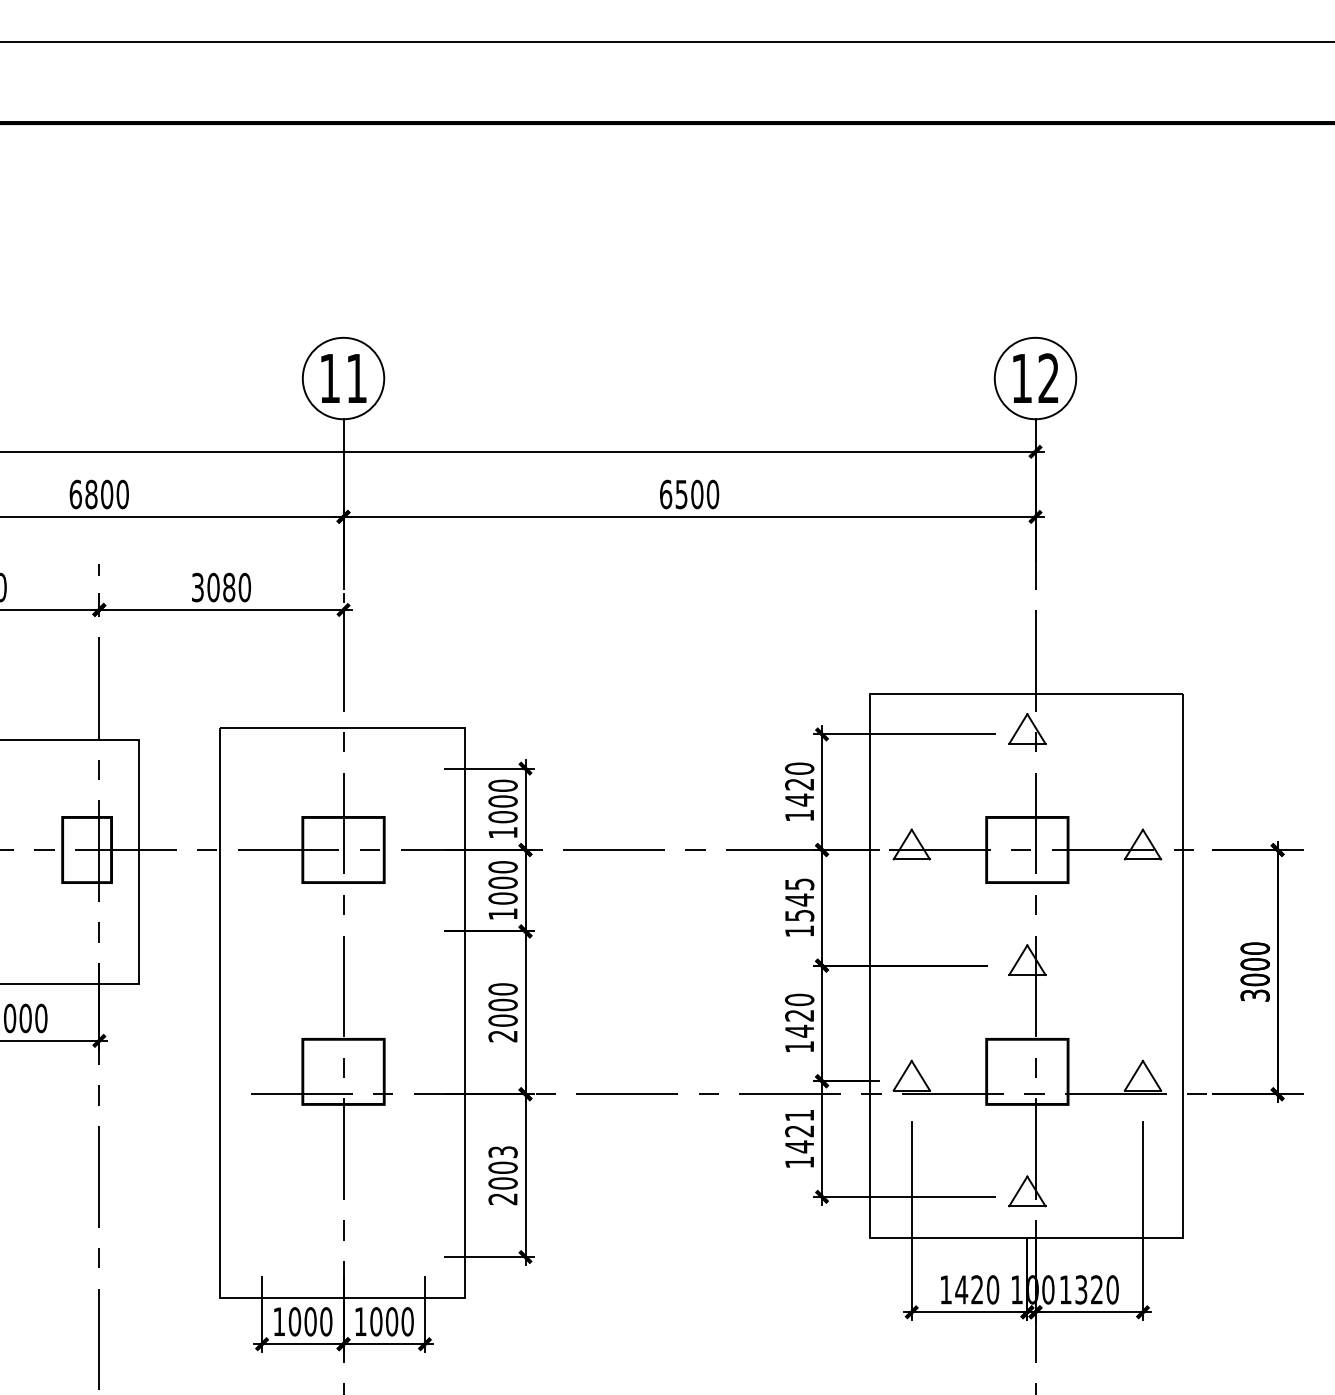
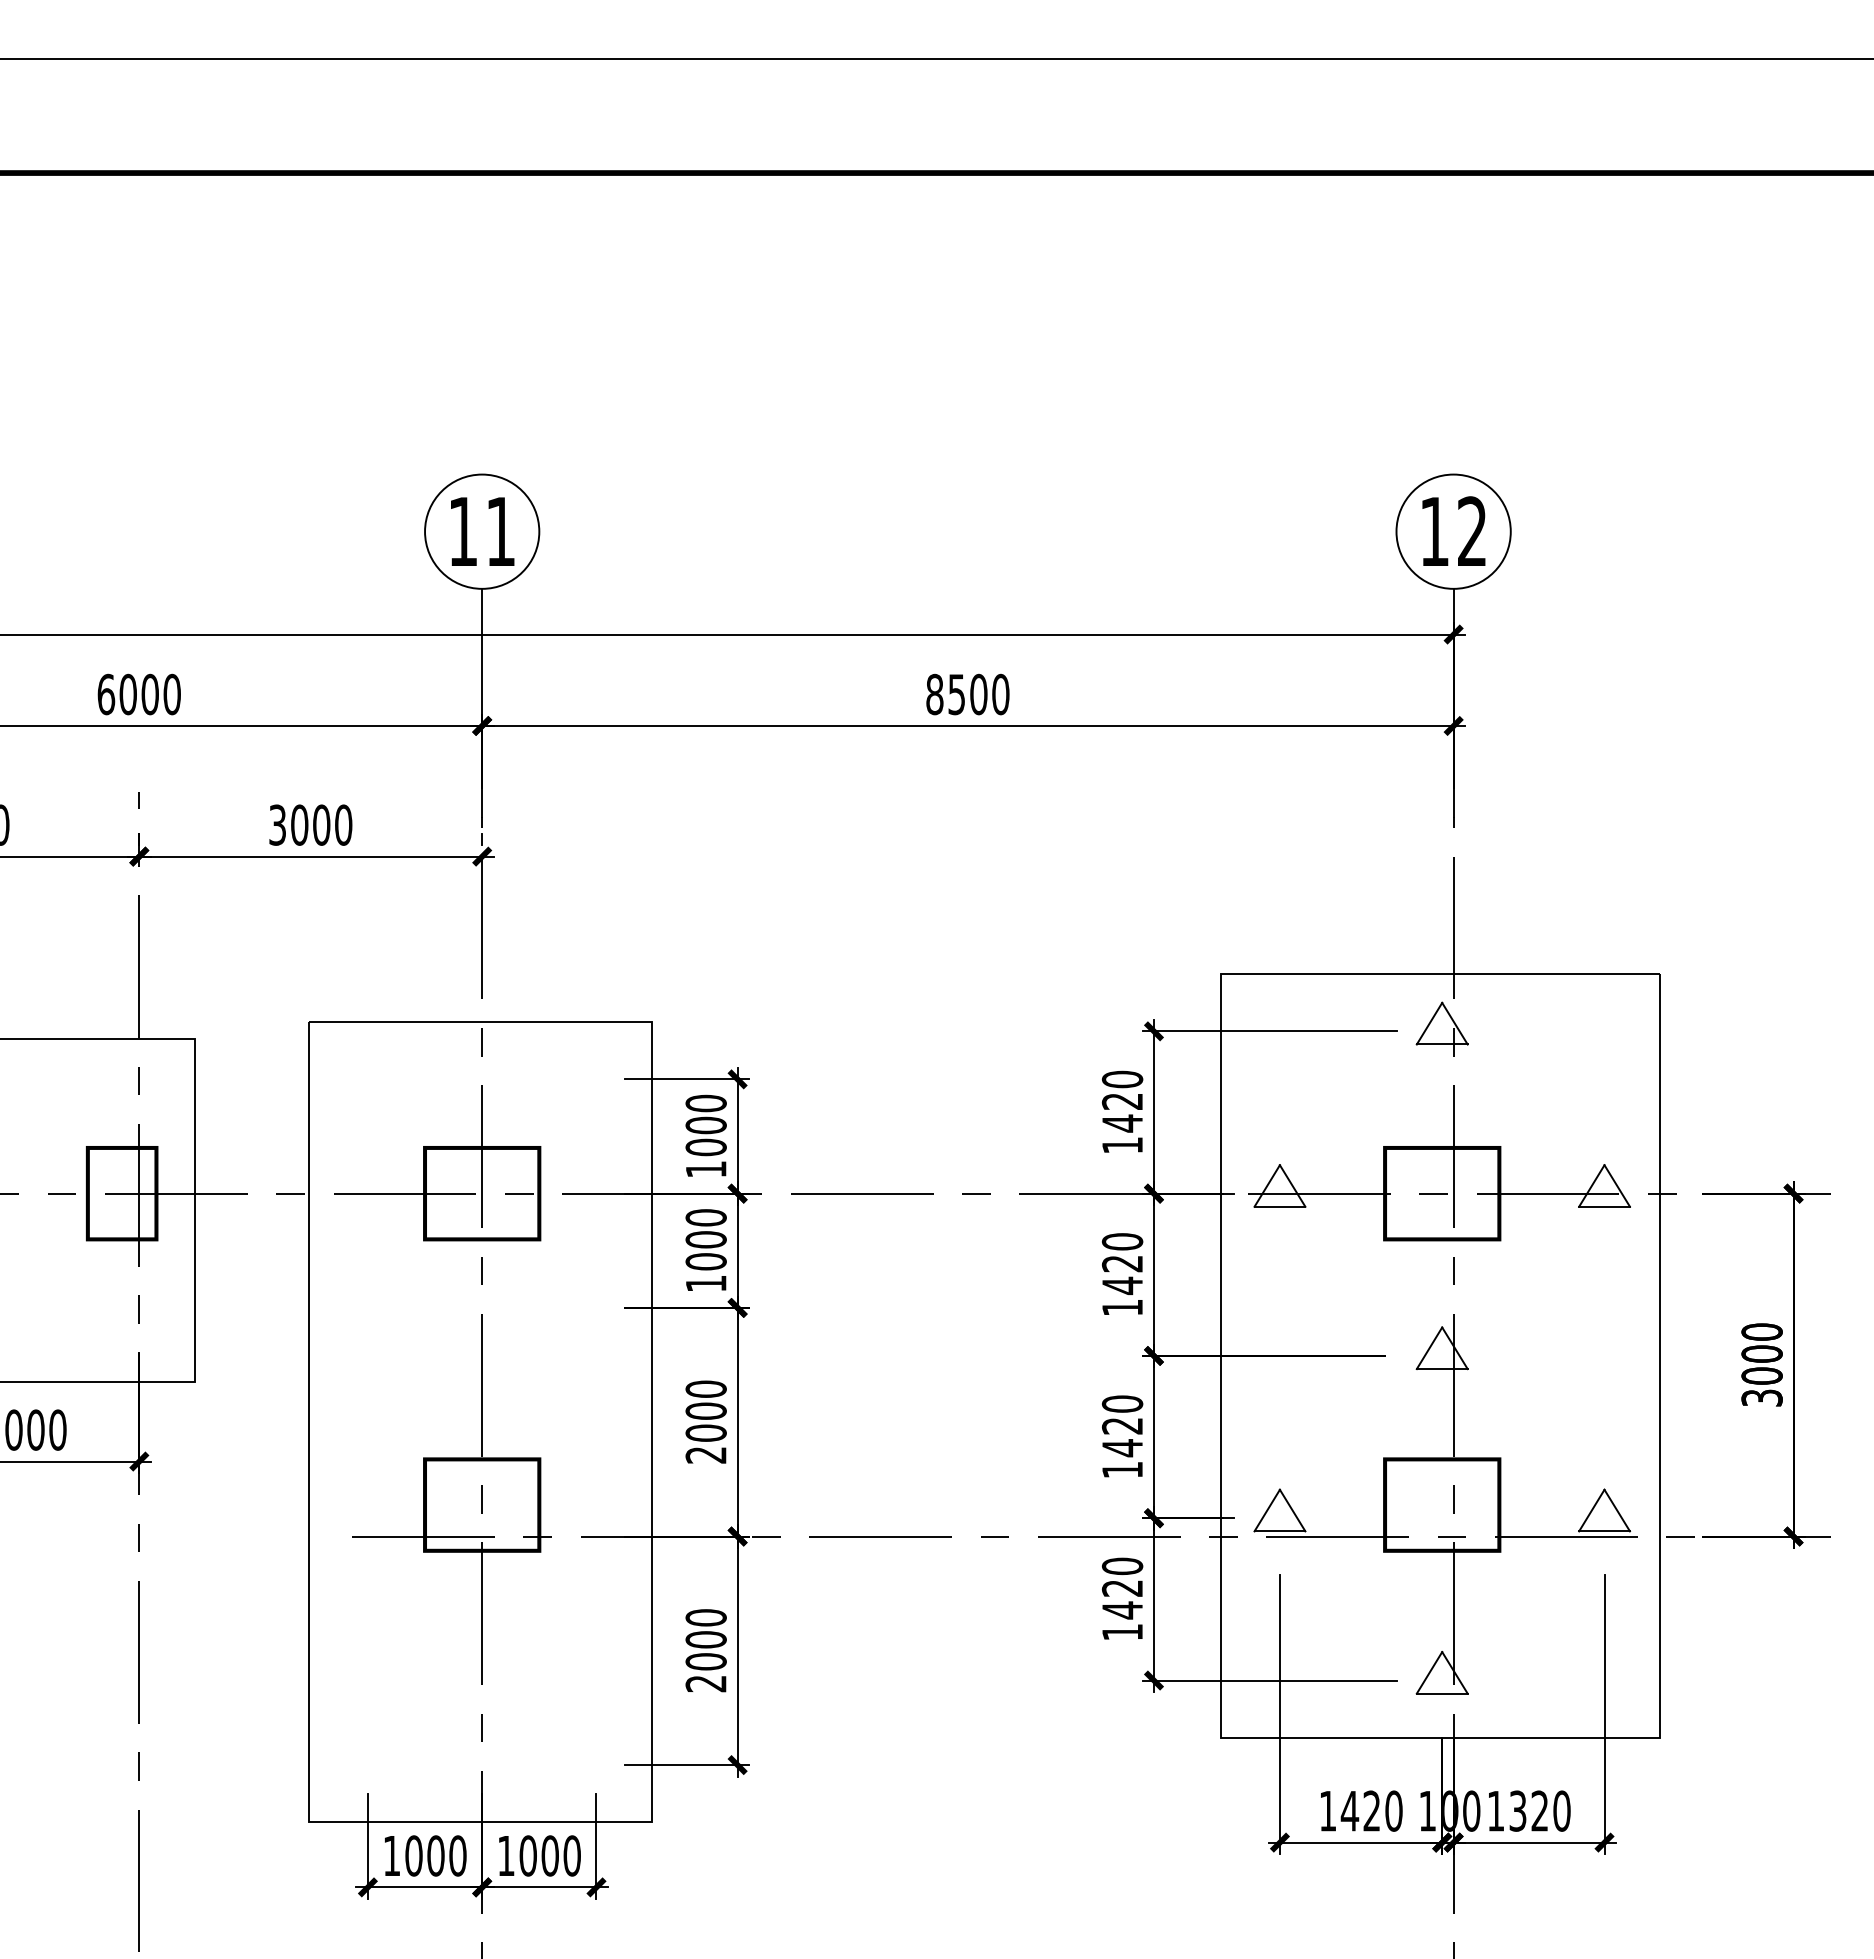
text: (90, 494) -> (127, 694), 6800 -> 6000
text: (665, 494) -> (934, 694), 6500 -> 8500
text: (229, 587) -> (321, 824), 3080 -> 3000
text: (799, 900) -> (1122, 1264), 1545 -> 1420
text: (799, 1115) -> (1122, 1566), 1421 -> 1420
text: (502, 1151) -> (705, 1617), 2003 -> 2000

